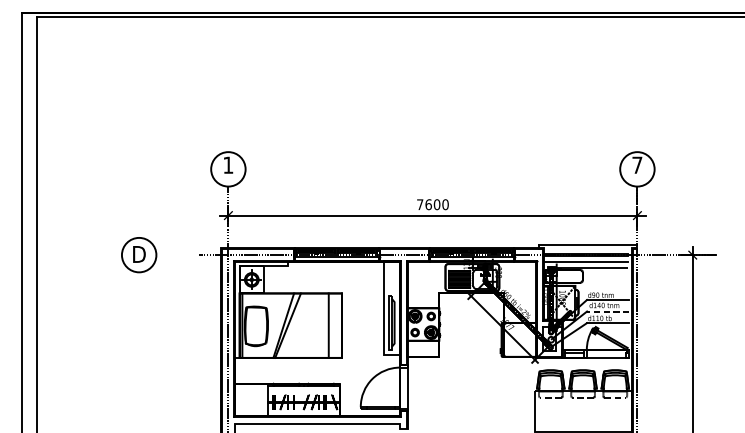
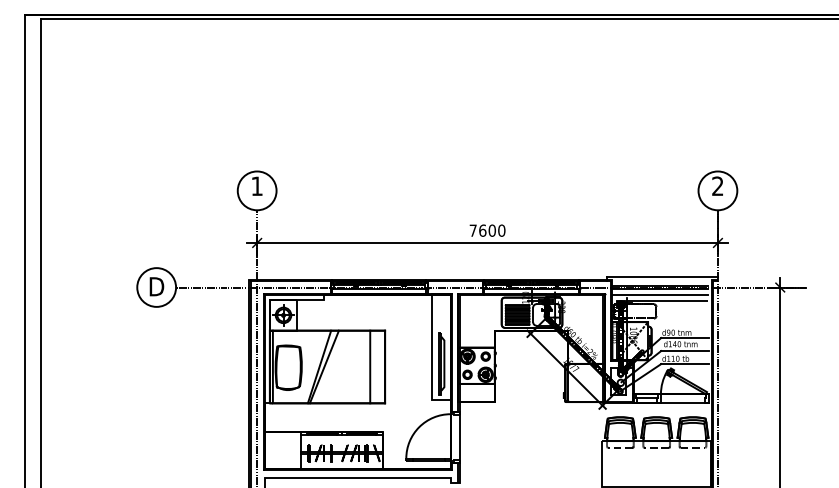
text: (637, 164) -> (717, 185), 7 -> 2
line: (178, 255) -> (200, 287), added
line: (608, 311) -> (685, 351), dashed -> solid

